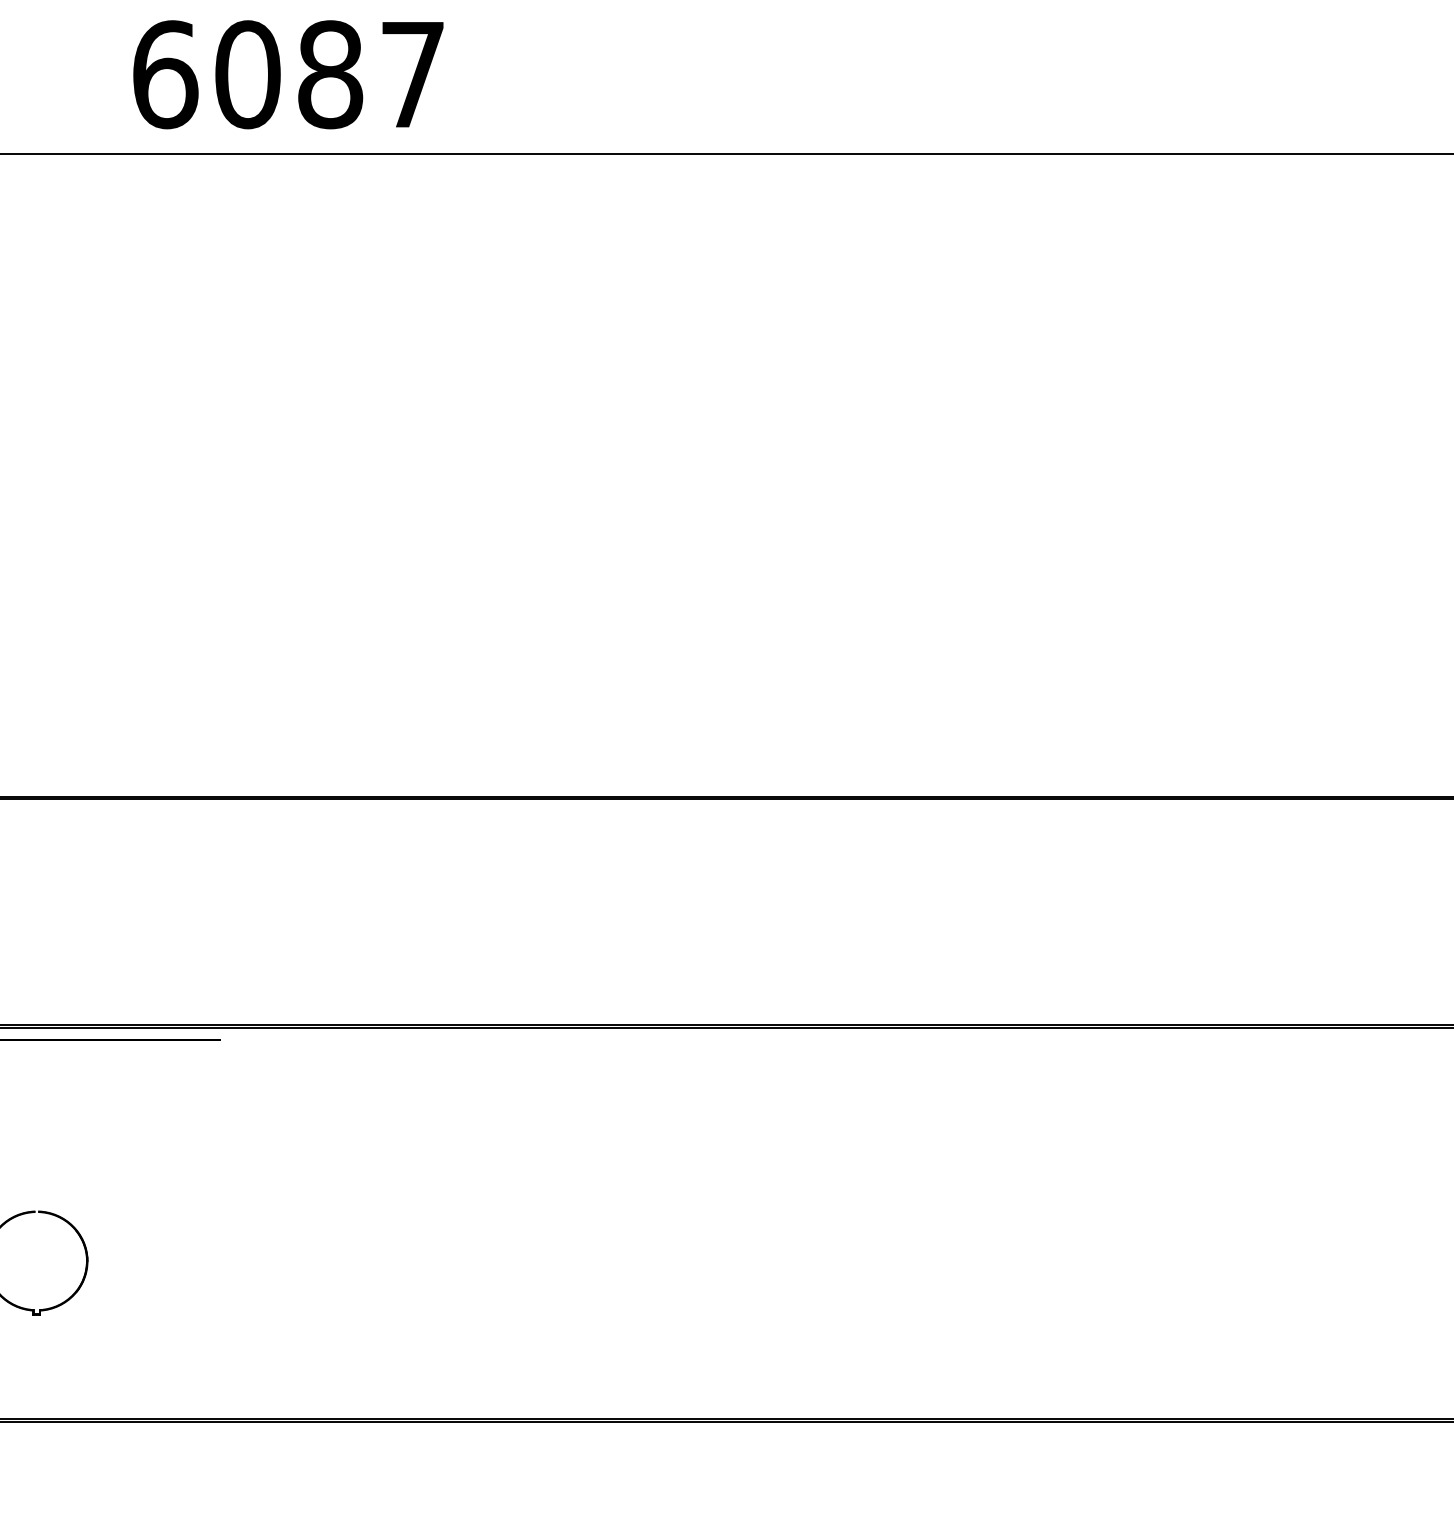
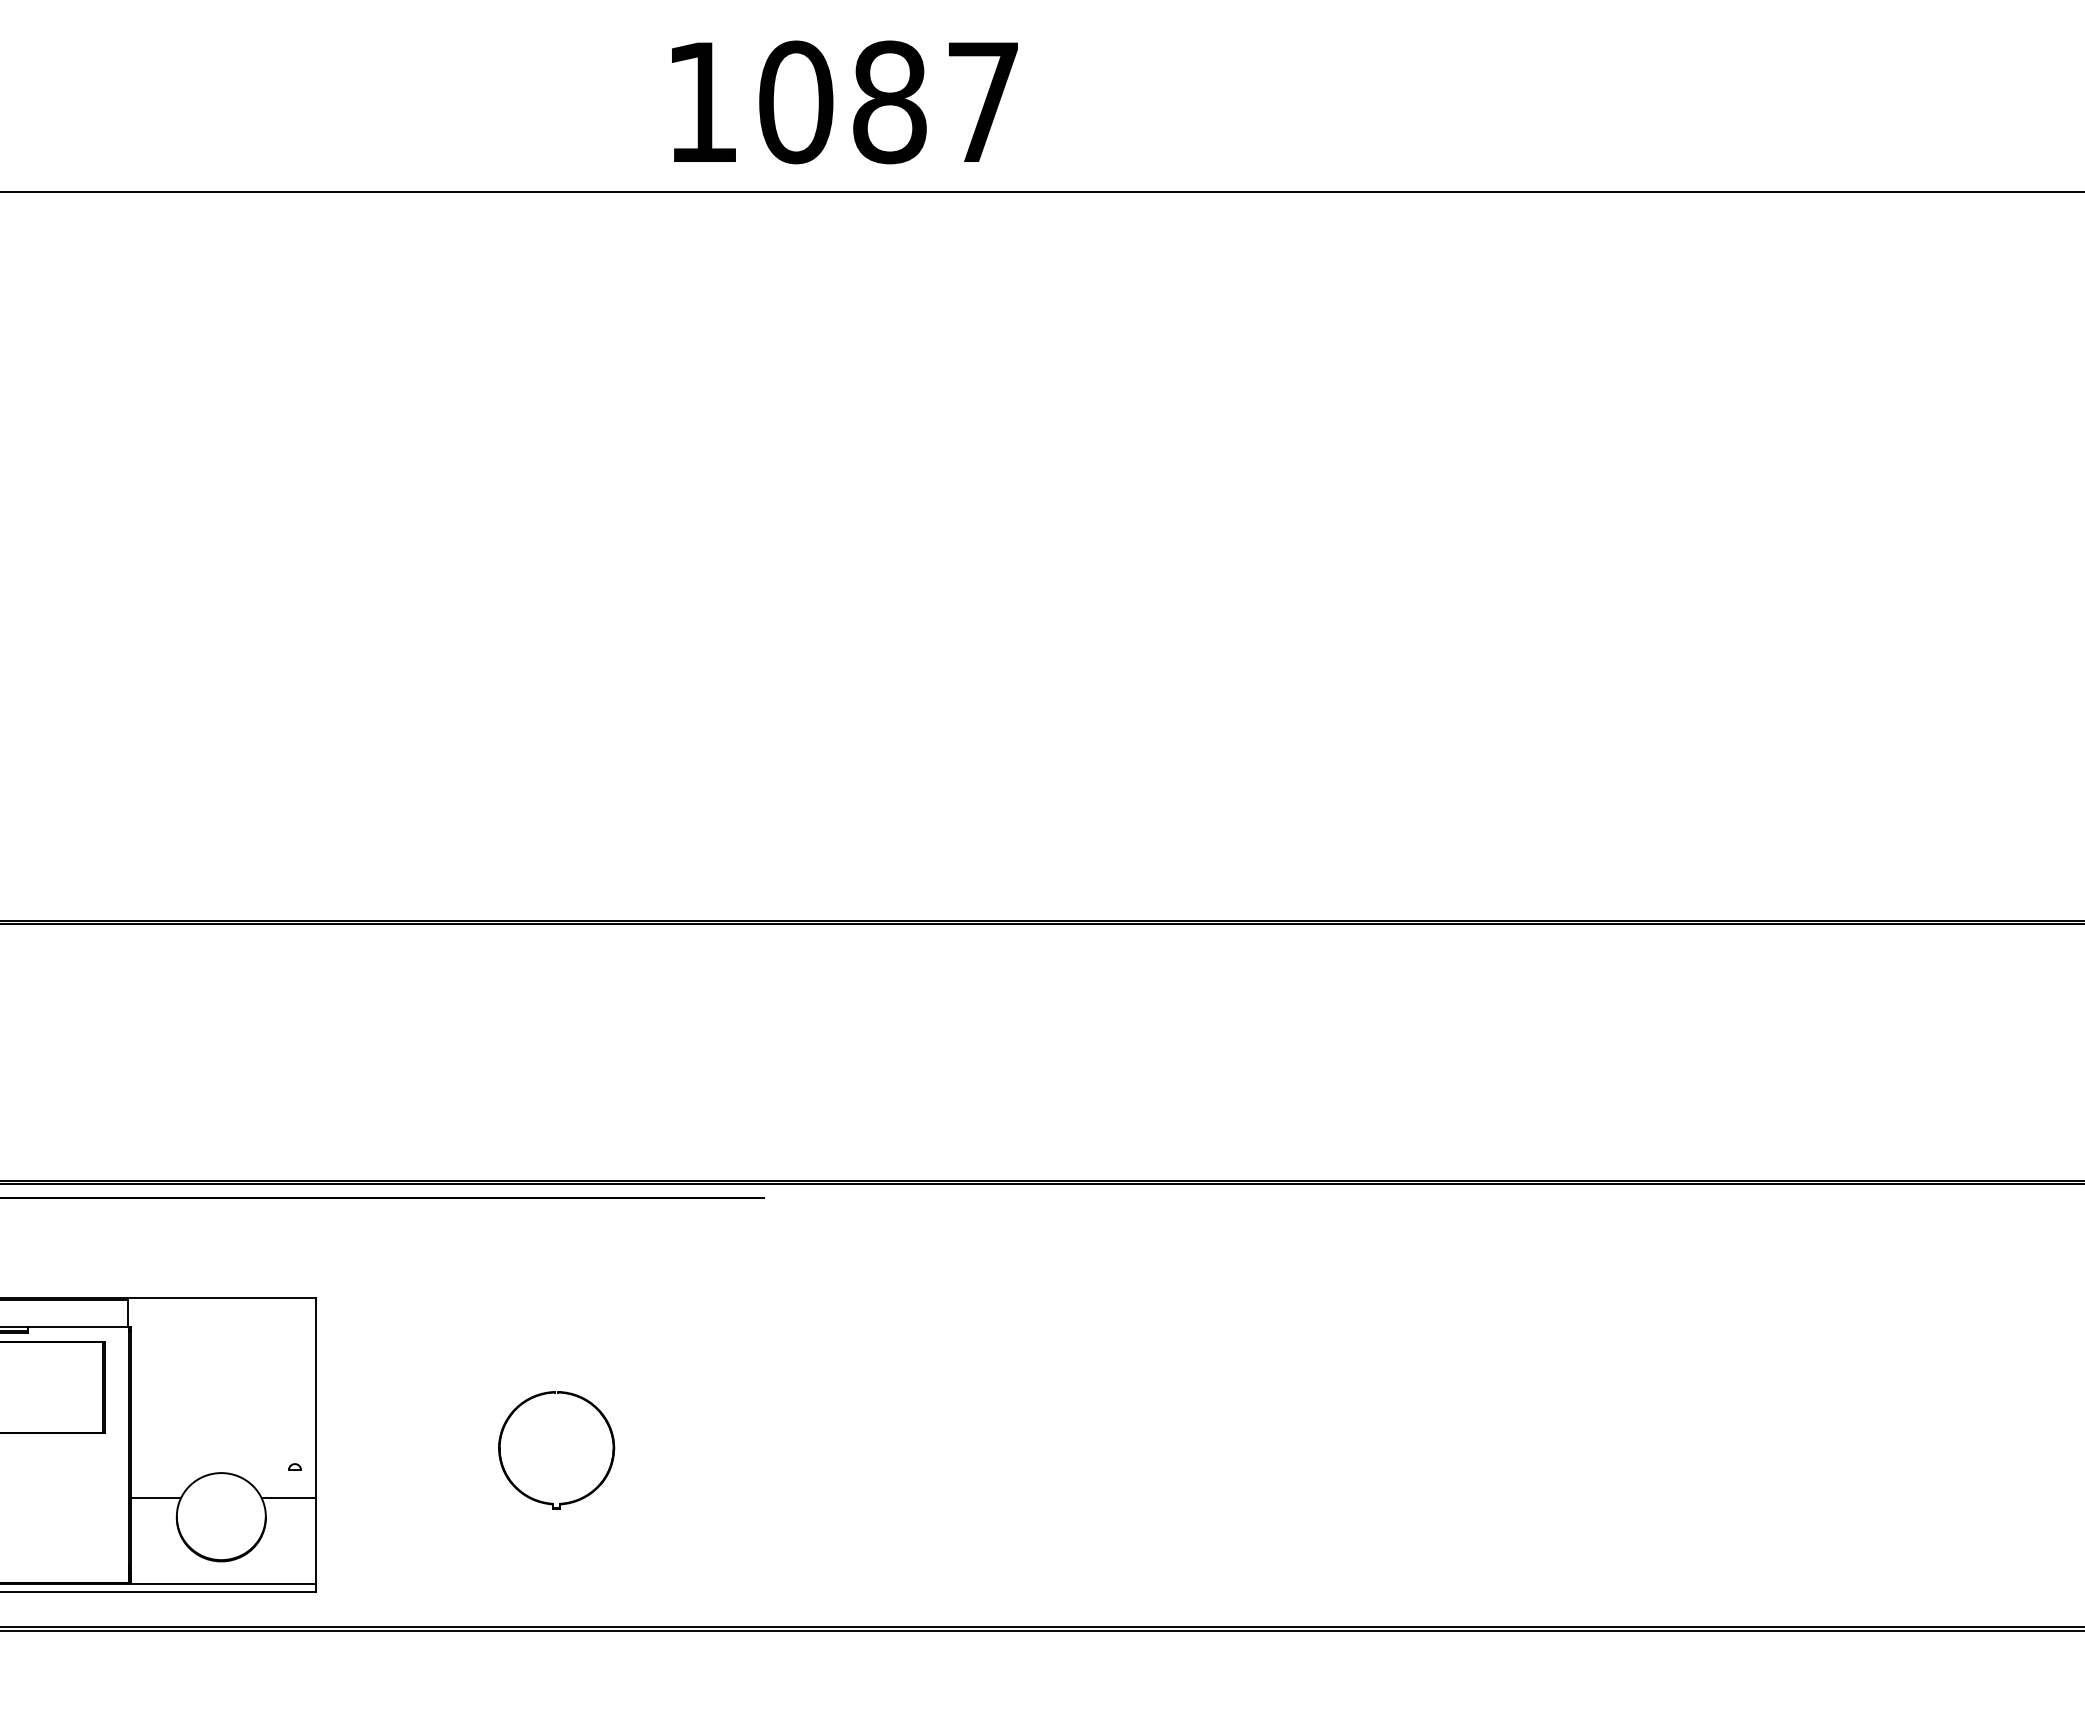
text: (166, 74) -> (703, 102), 6087 -> 1087

